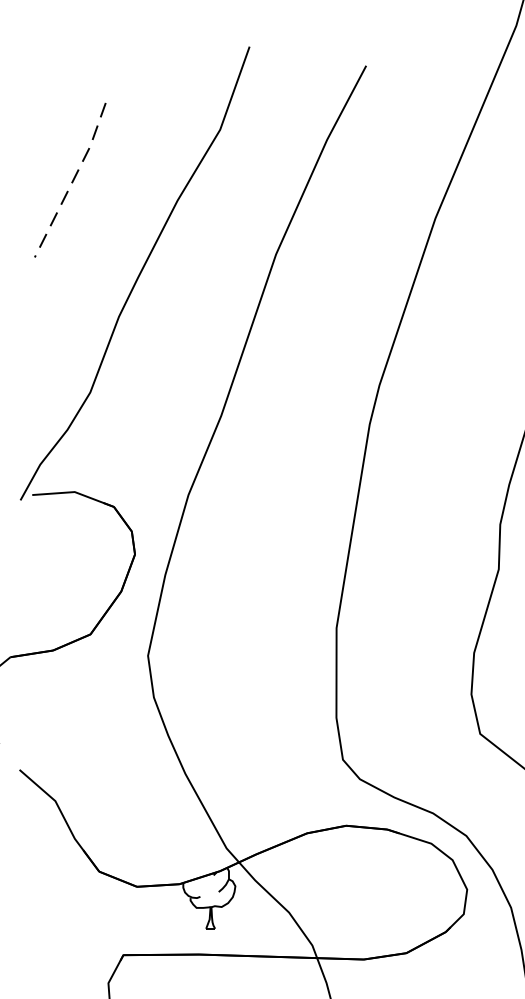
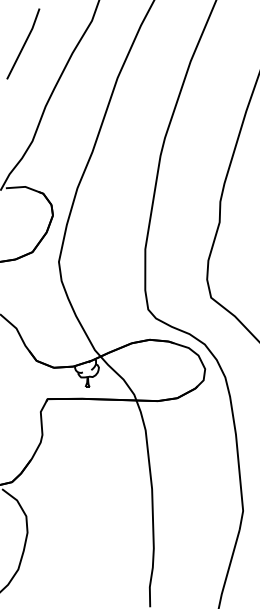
line: (72, 179) -> (24, 43), dashed -> solid

